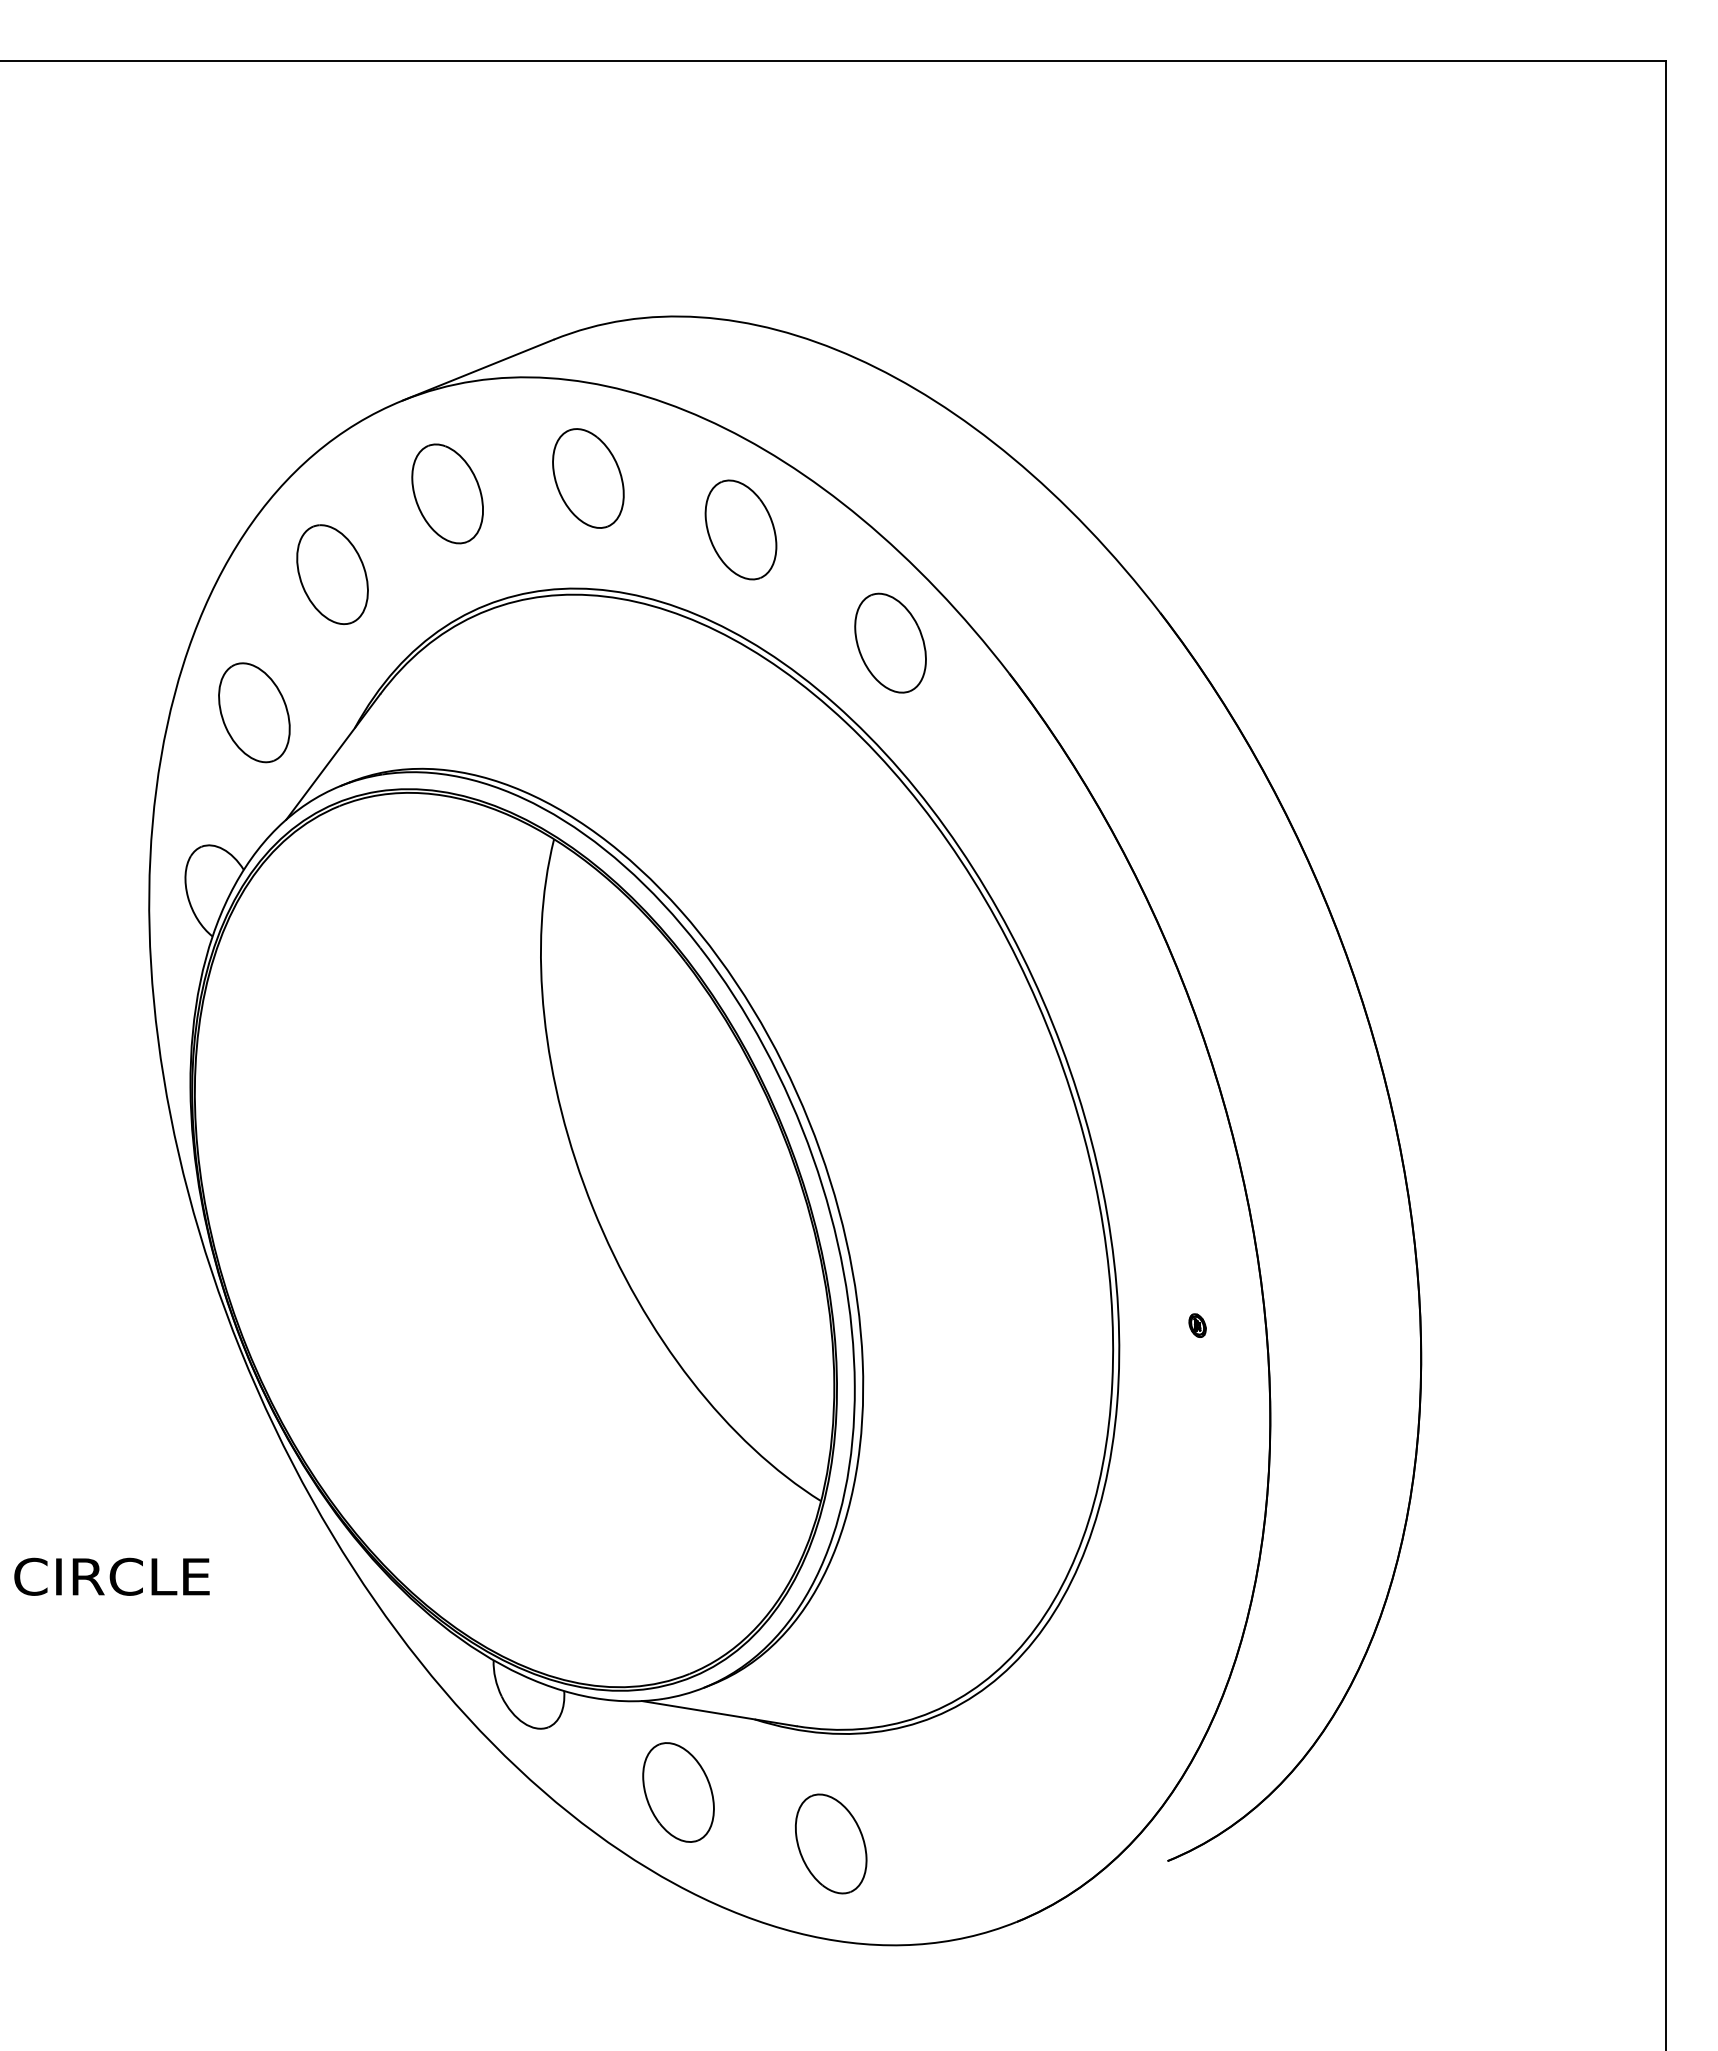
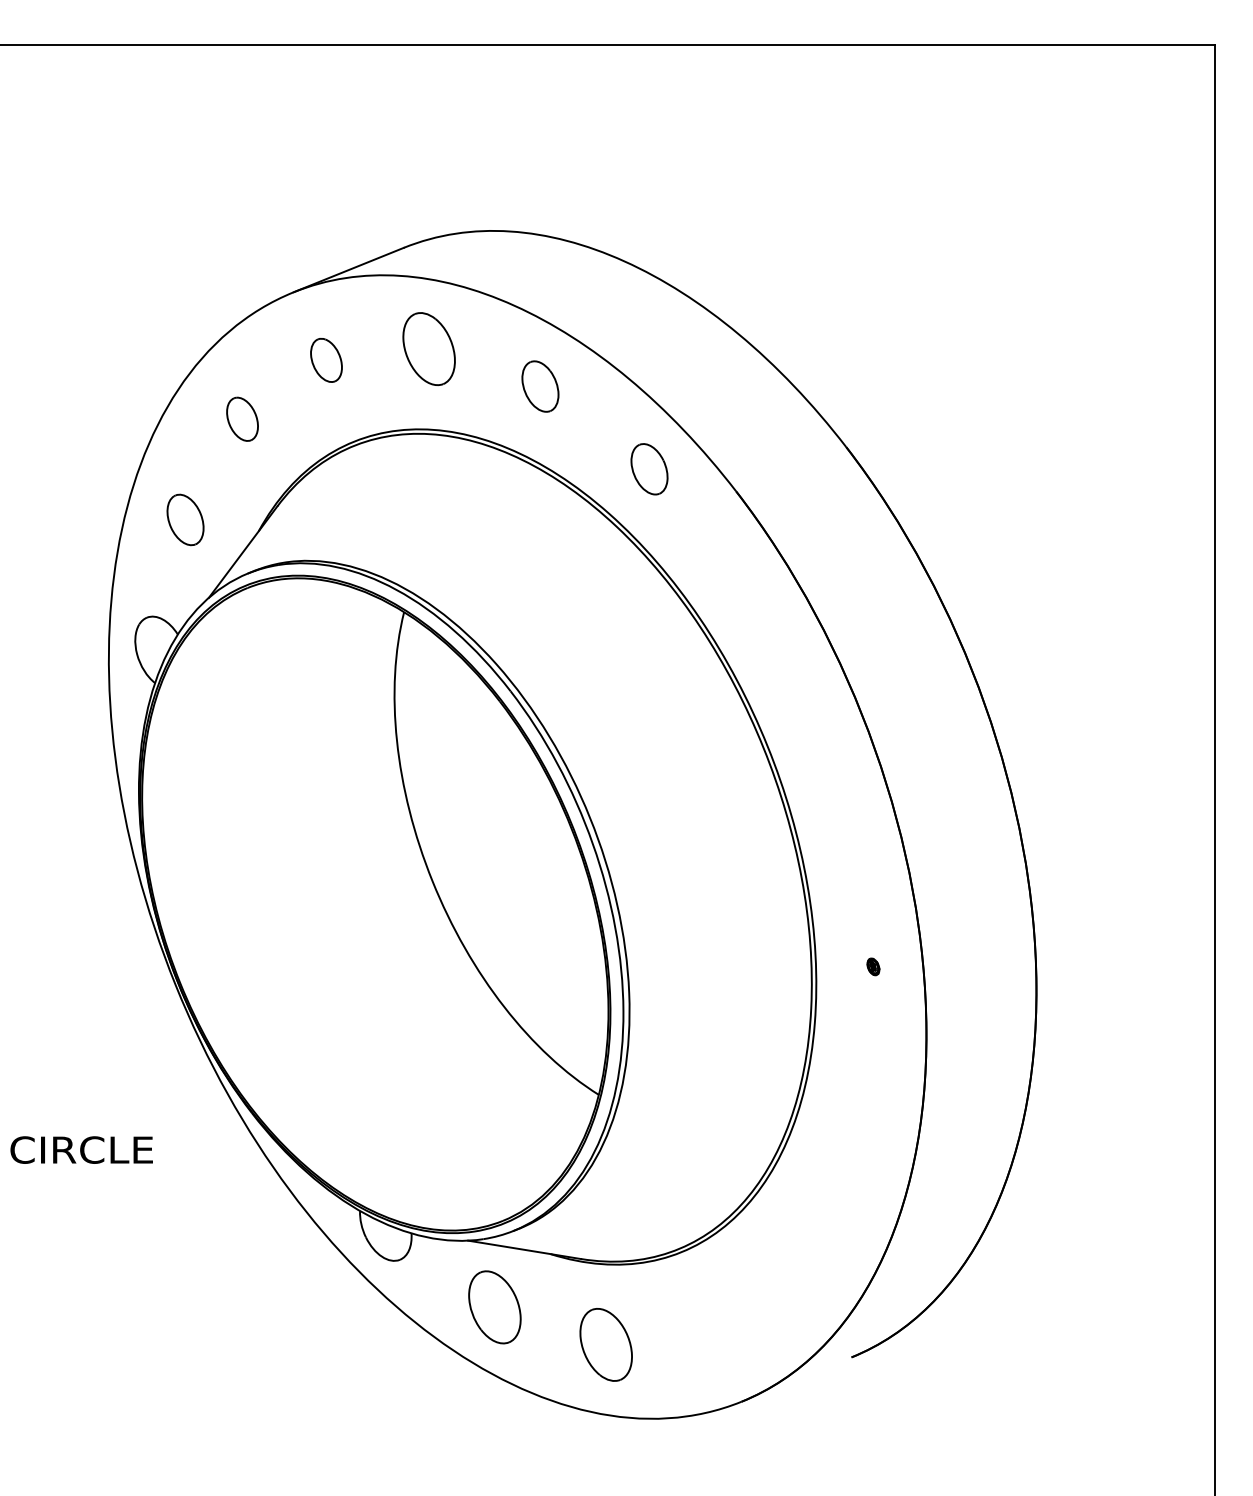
part: (447, 494) -> (326, 360), size x0.6
part: (741, 529) -> (540, 386), size x0.7
part: (332, 575) -> (242, 419), size x0.6
part: (890, 643) -> (649, 469), size x0.7
part: (254, 712) -> (185, 519), size x0.7

